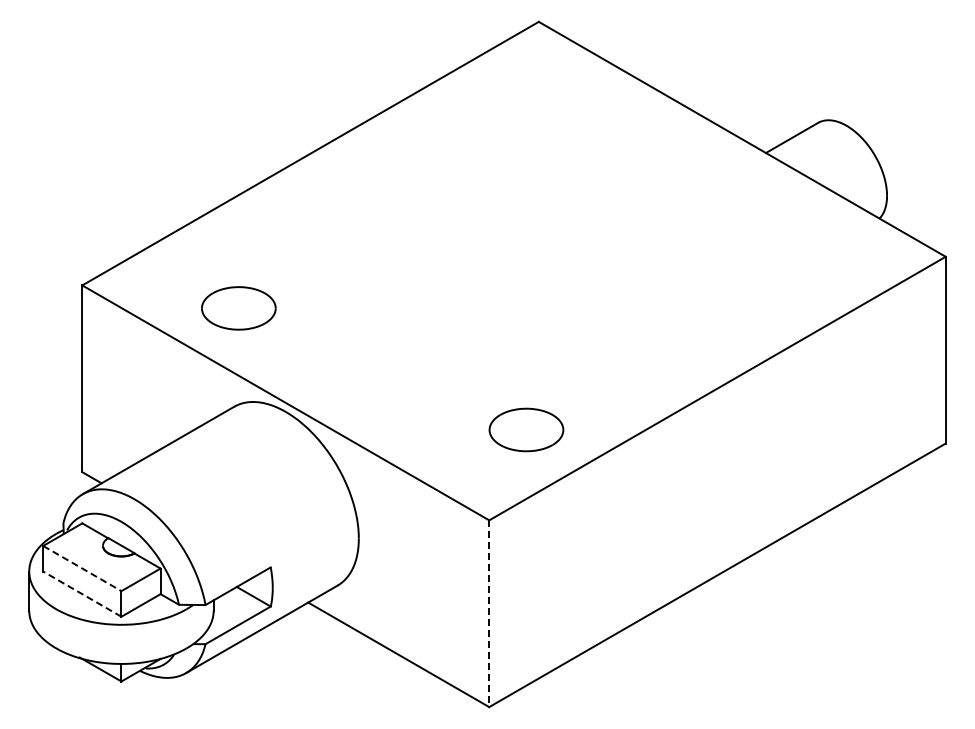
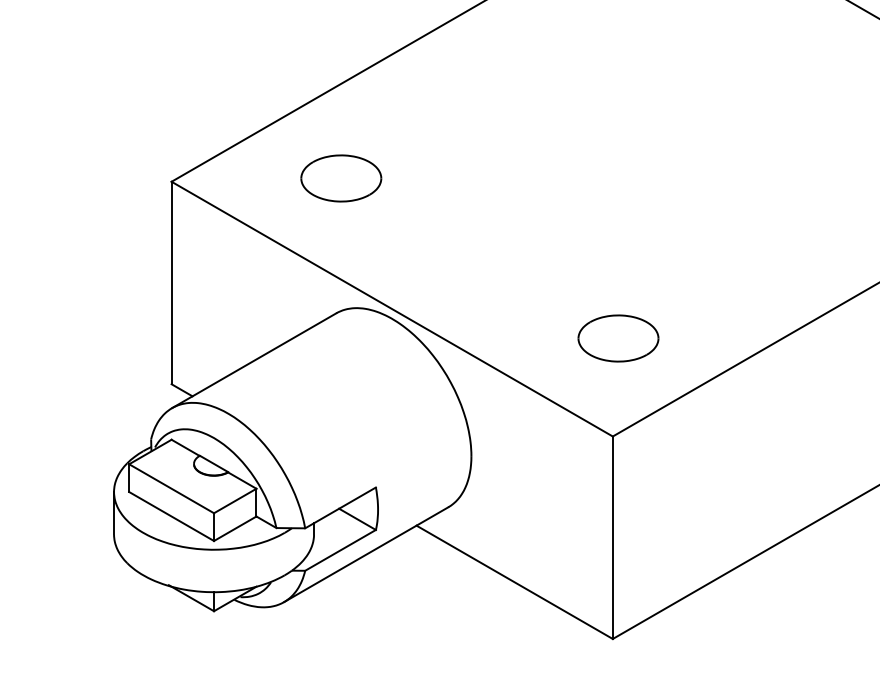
part: (238, 308) -> (340, 178), moved
part: (526, 429) -> (618, 337), moved
line: (82, 568) -> (171, 488), dashed -> solid
line: (81, 593) -> (170, 515), dashed -> solid
line: (489, 614) -> (613, 538), dashed -> solid

